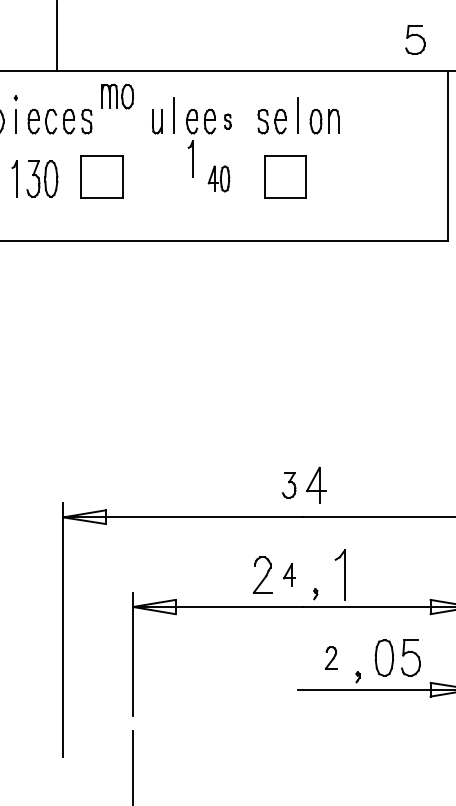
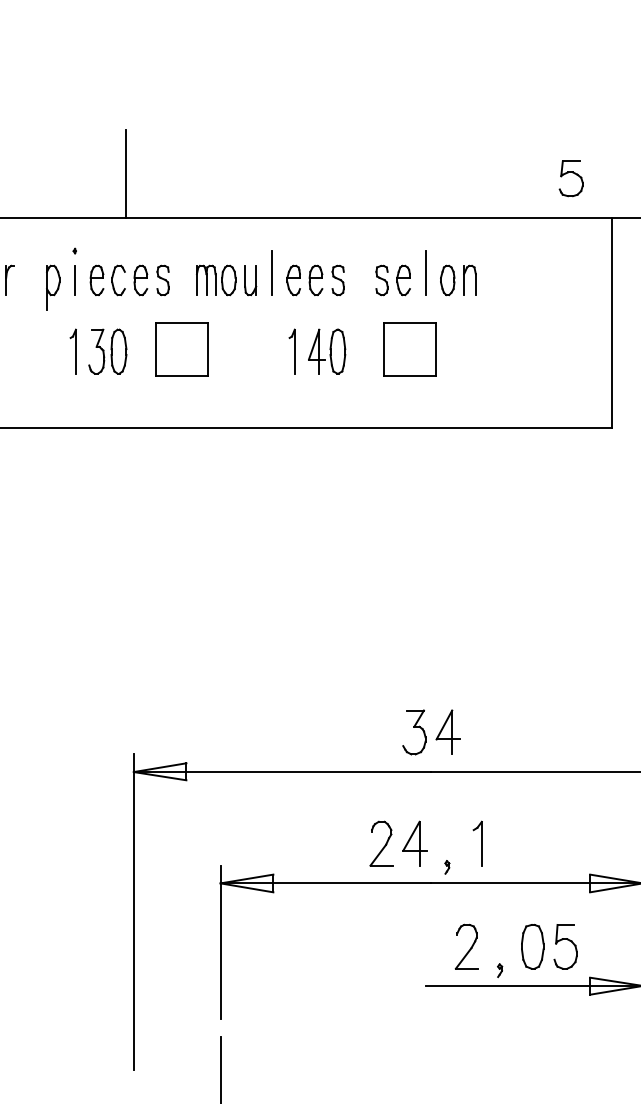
part: (117, 96) -> (216, 280), moved
part: (227, 121) -> (337, 280), size x1.67
part: (190, 158) -> (291, 351), moved
part: (219, 178) -> (327, 351), size x1.43
part: (289, 485) -> (414, 732), size x1.43
part: (289, 574) -> (414, 843), size x1.67
part: (339, 574) -> (477, 843), size x0.71
part: (331, 657) -> (466, 946), size x1.67

